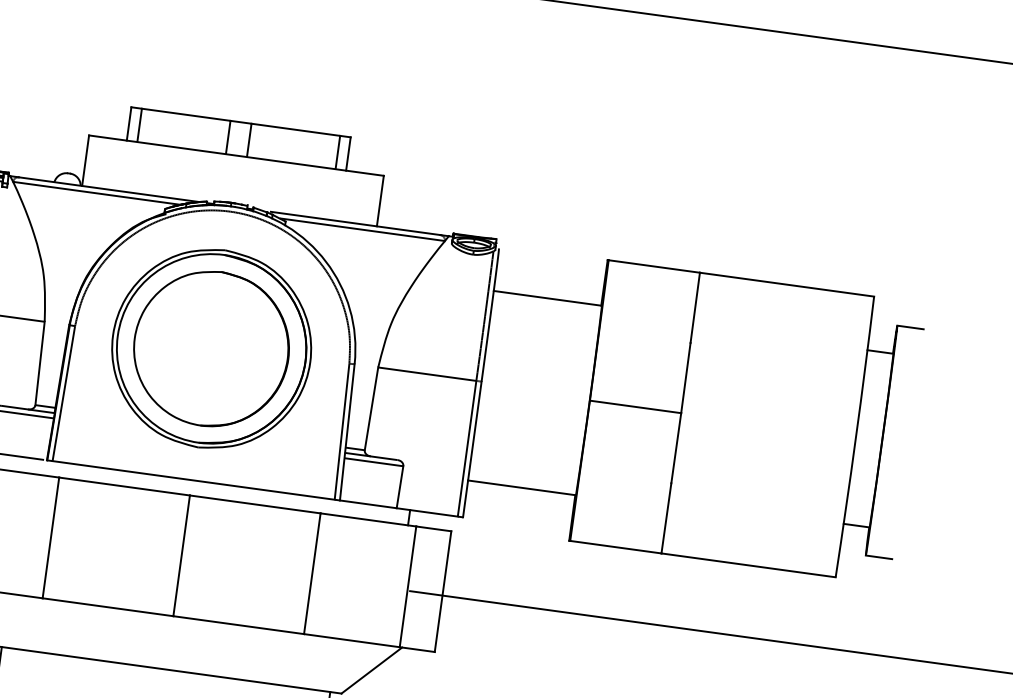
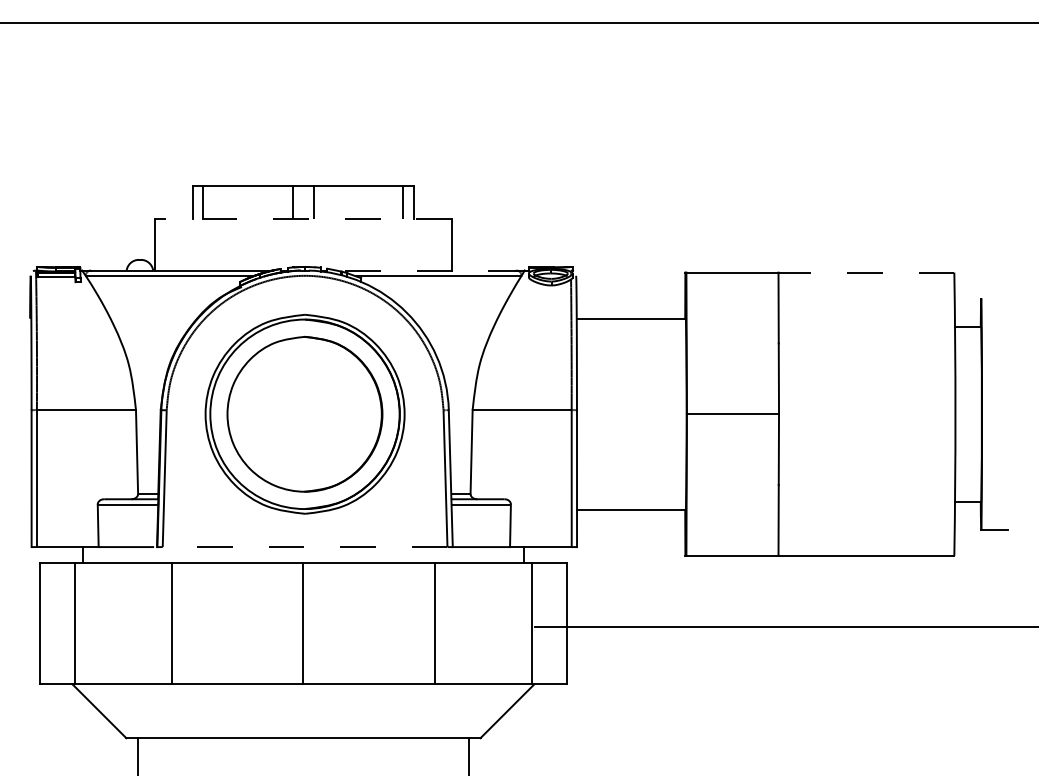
line: (236, 155) -> (303, 219), solid -> dashed
line: (355, 223) -> (430, 270), solid -> dashed
line: (787, 284) -> (866, 272), solid -> dashed
line: (910, 327) -> (994, 298), removed
line: (193, 480) -> (304, 547), solid -> dashed

